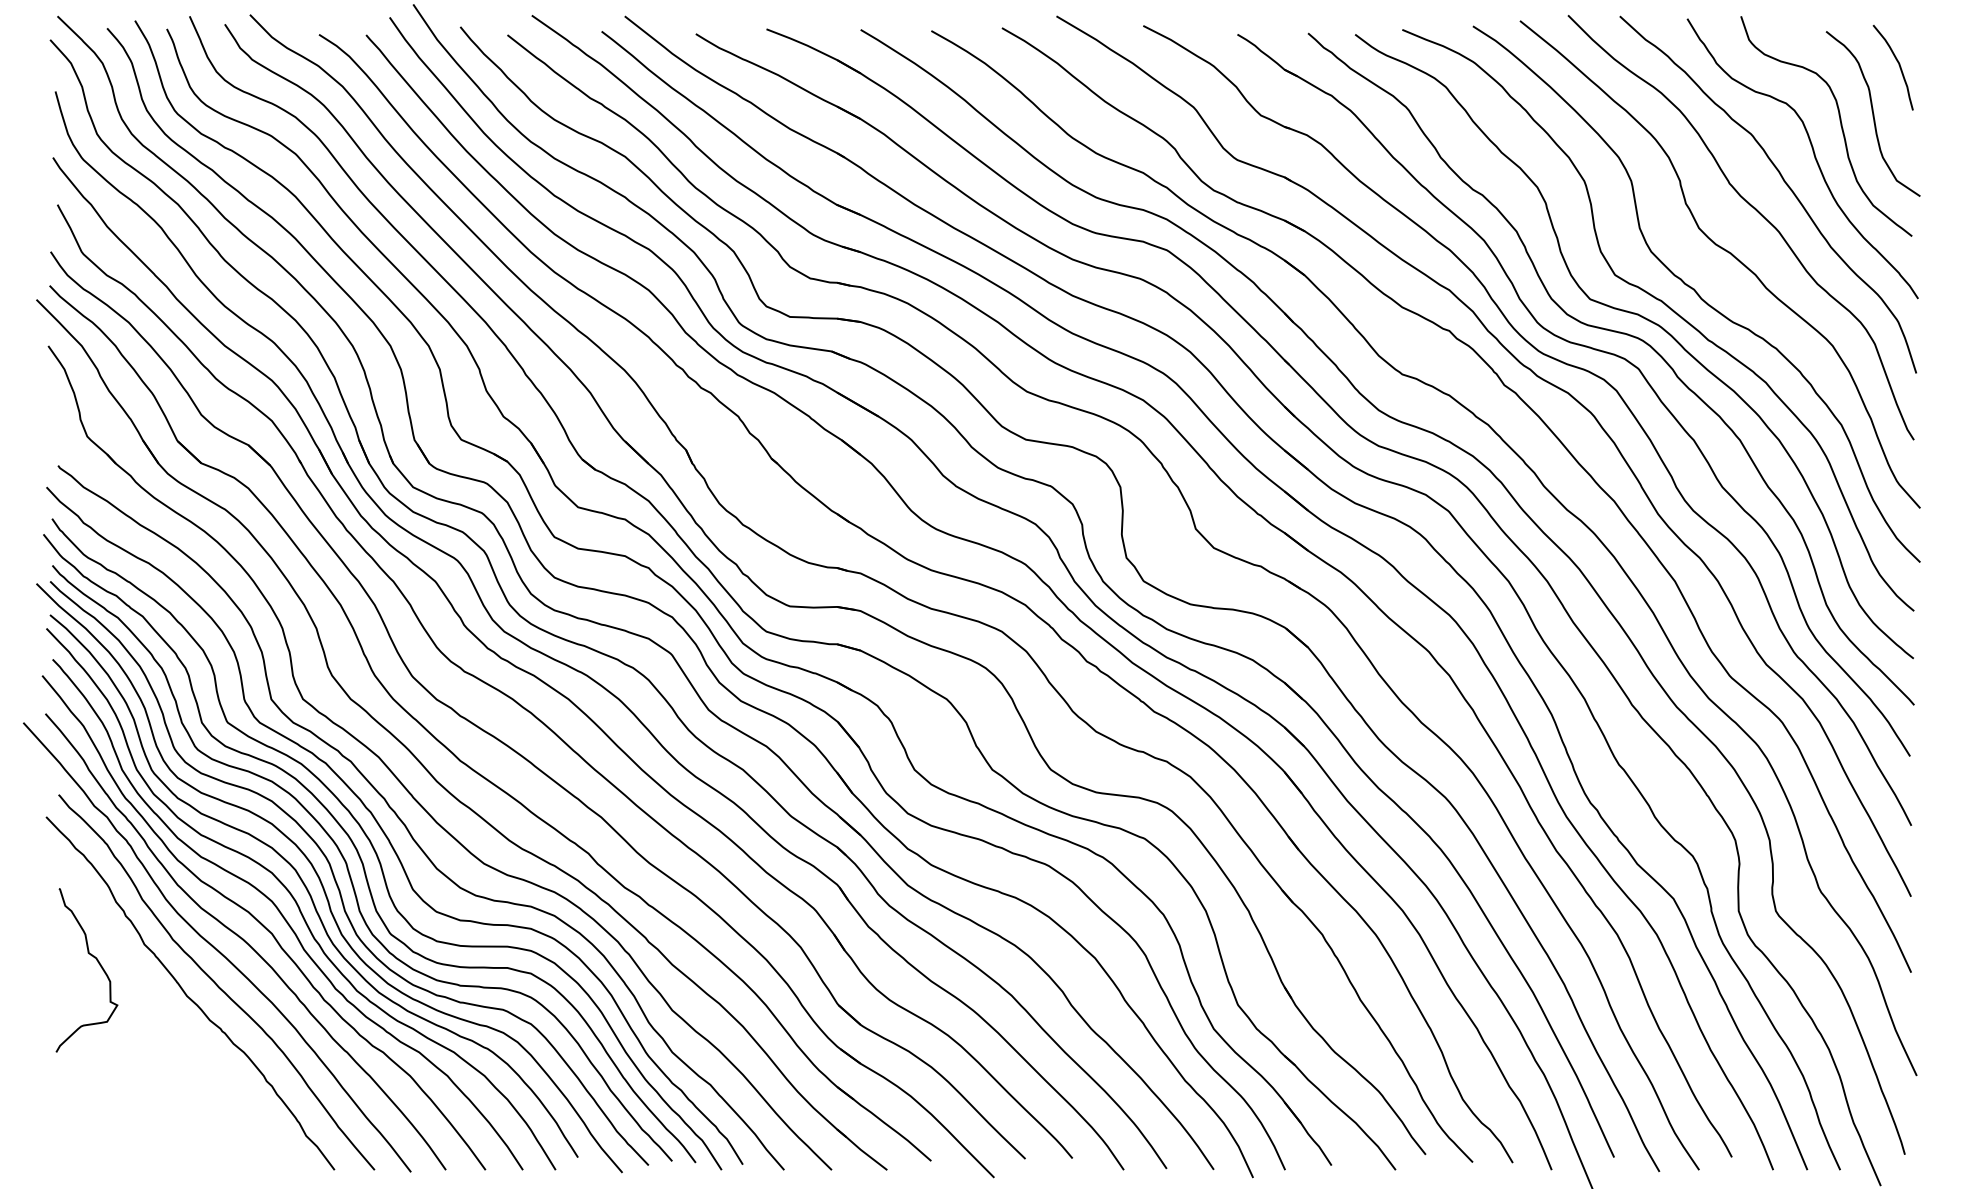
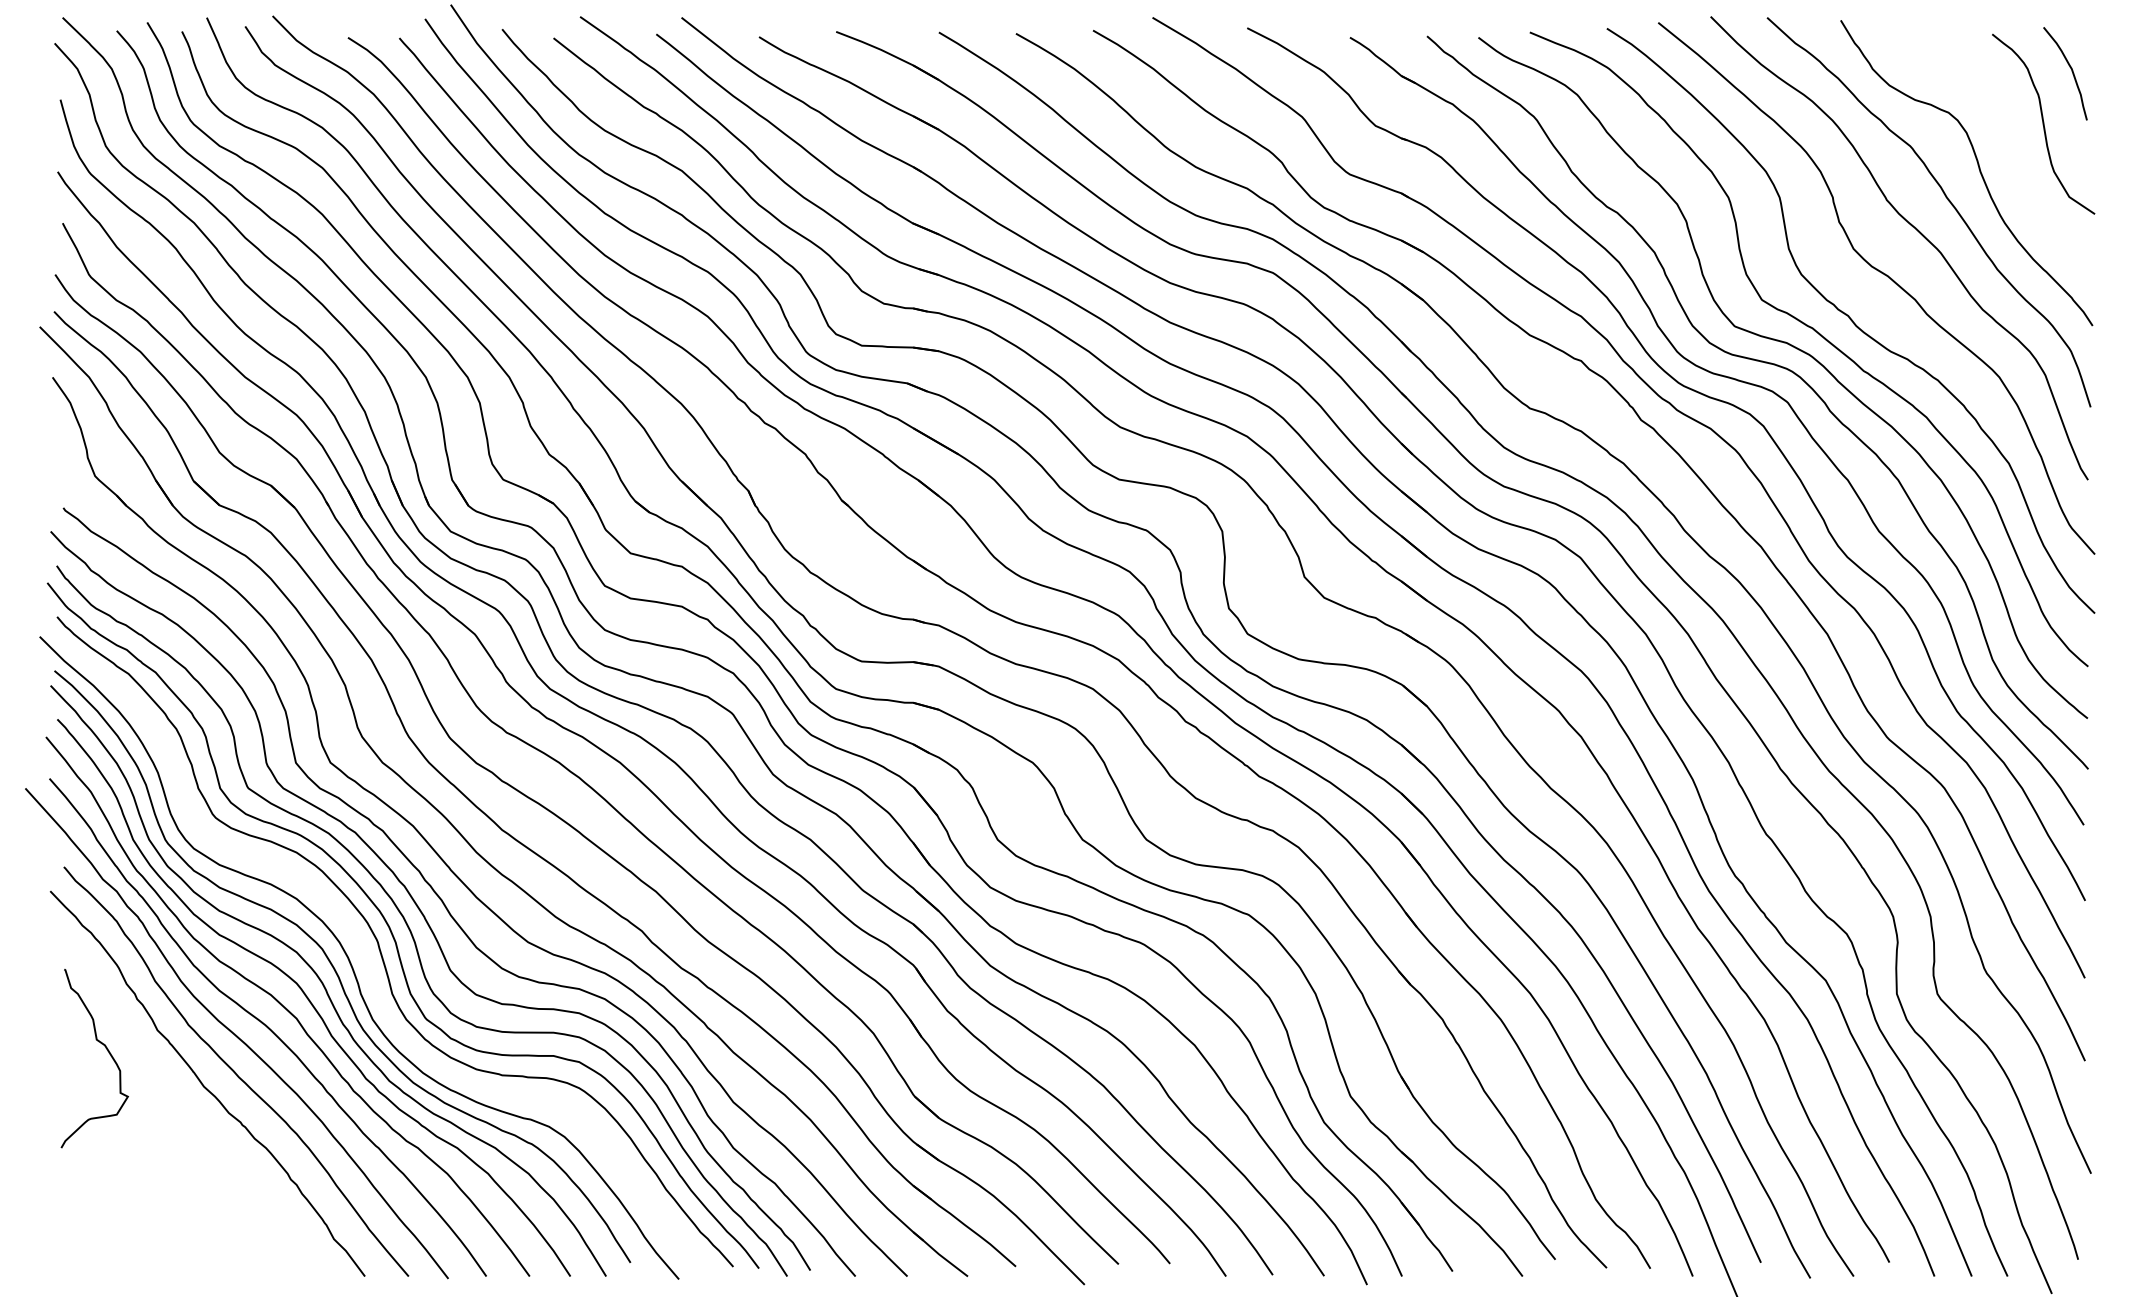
curve: (1840, 126) -> (2007, 137), removed
curve: (335, 877) -> (365, 957), removed

